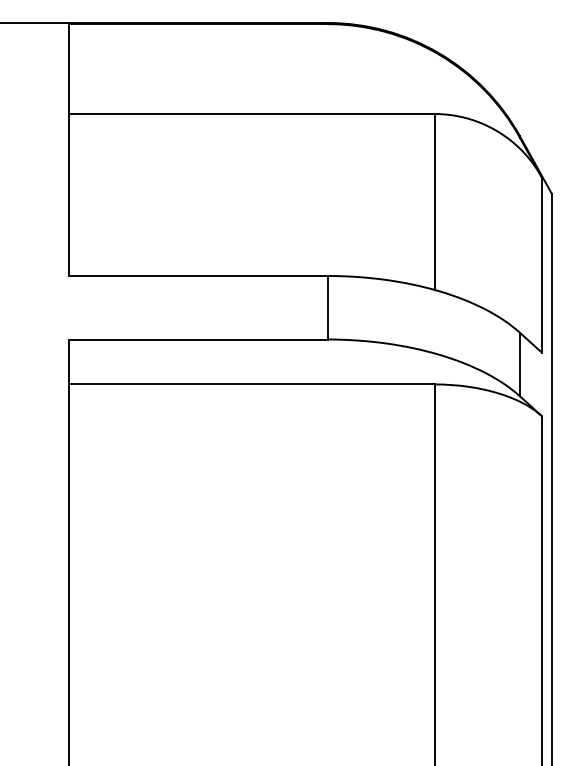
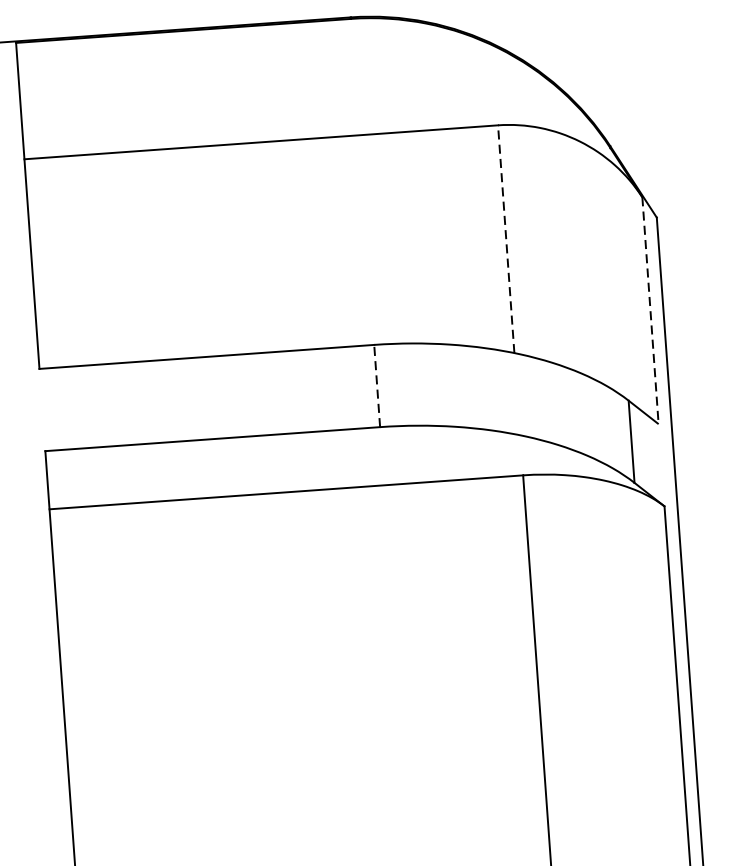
line: (434, 202) -> (505, 239), solid -> dashed
line: (541, 264) -> (650, 310), solid -> dashed
line: (327, 307) -> (377, 385), solid -> dashed

